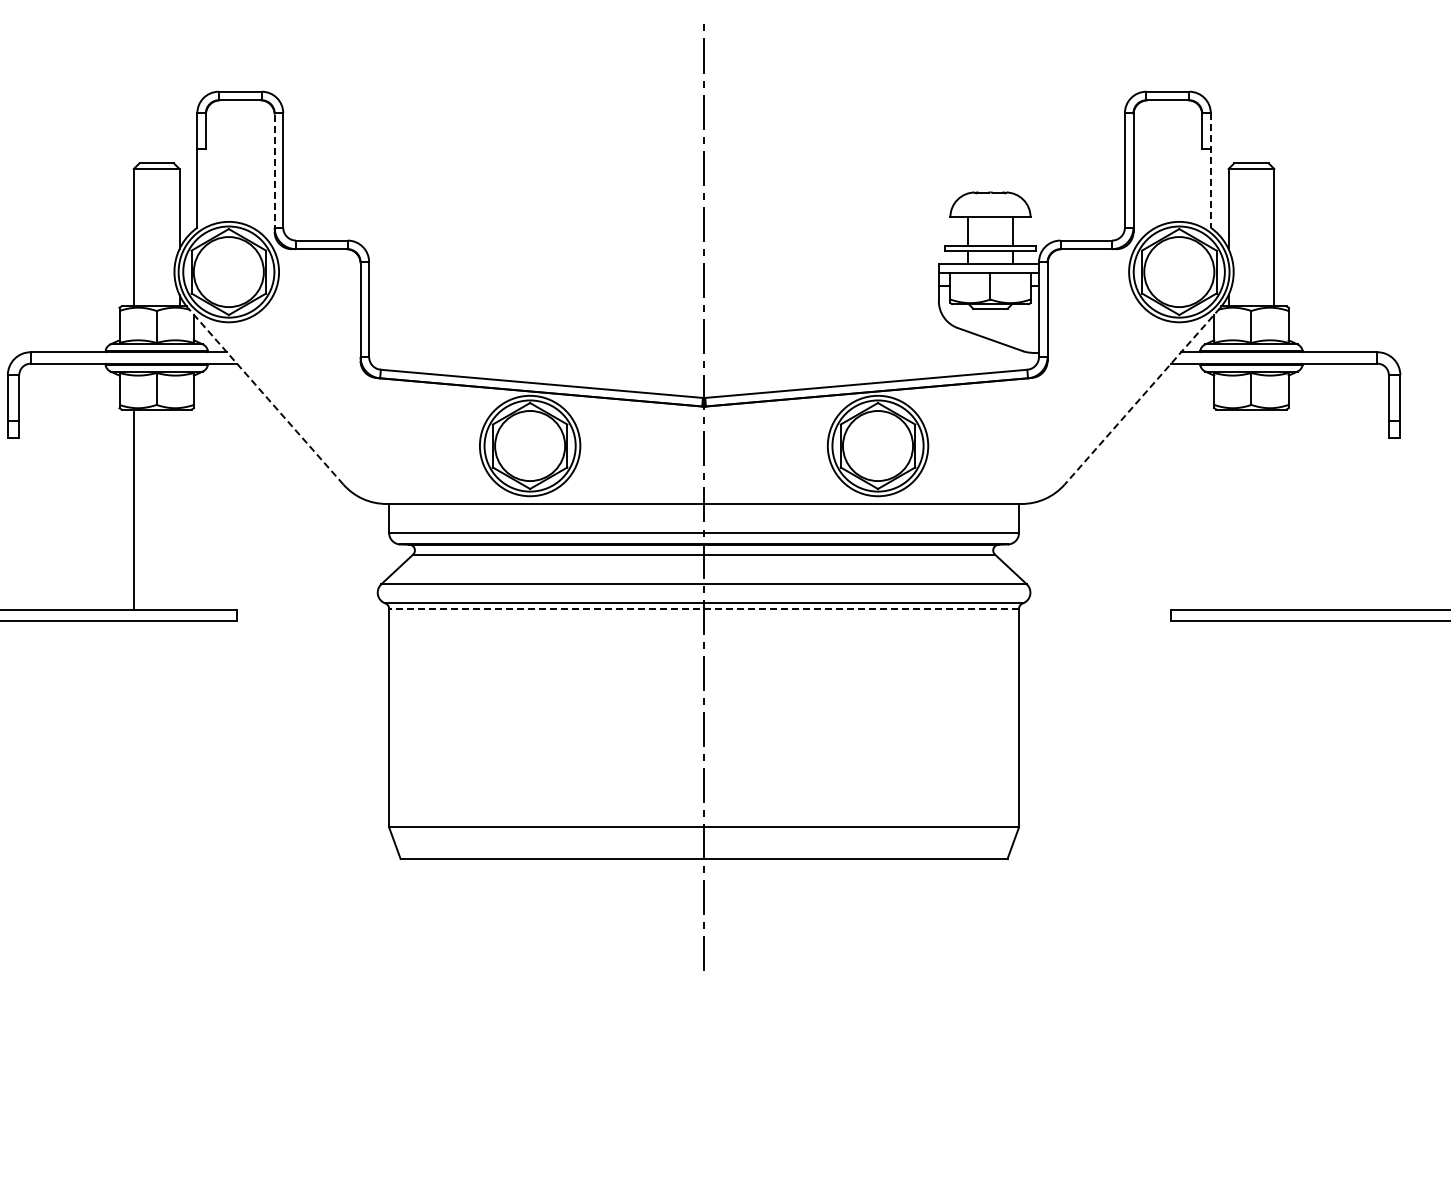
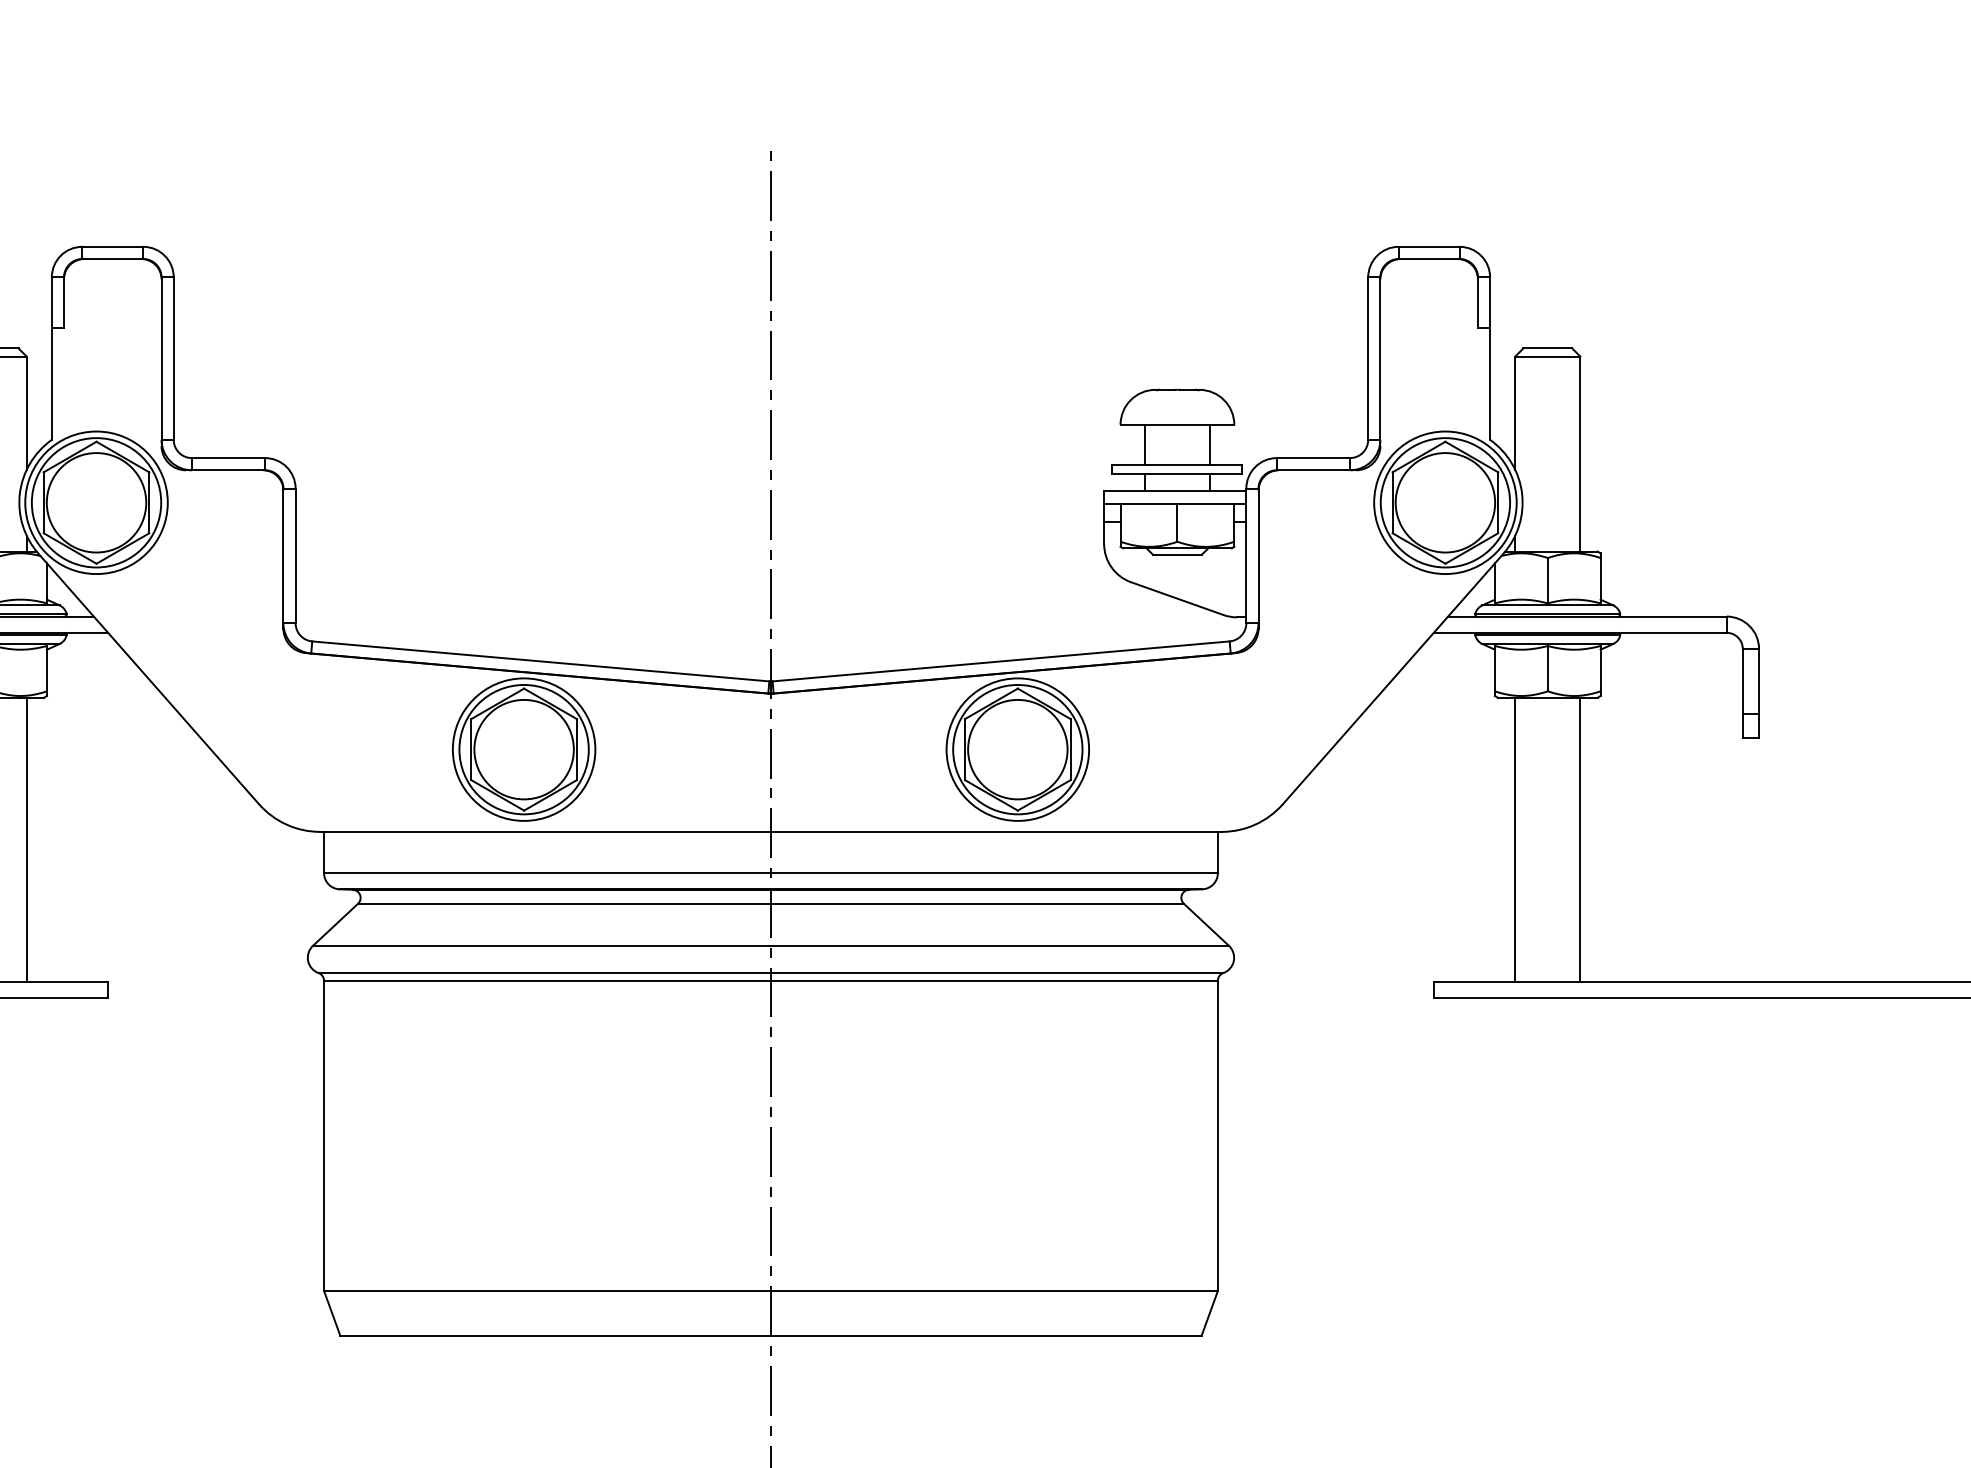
line: (1210, 170) -> (1489, 358), dashed -> solid
line: (274, 172) -> (161, 361), dashed -> solid
line: (265, 396) -> (148, 679), dashed -> solid
line: (1142, 396) -> (1393, 679), dashed -> solid
line: (179, 509) -> (26, 839), added
line: (1228, 509) -> (1515, 839), added
line: (1274, 509) -> (1580, 839), added
line: (704, 608) -> (771, 980), dashed -> solid

